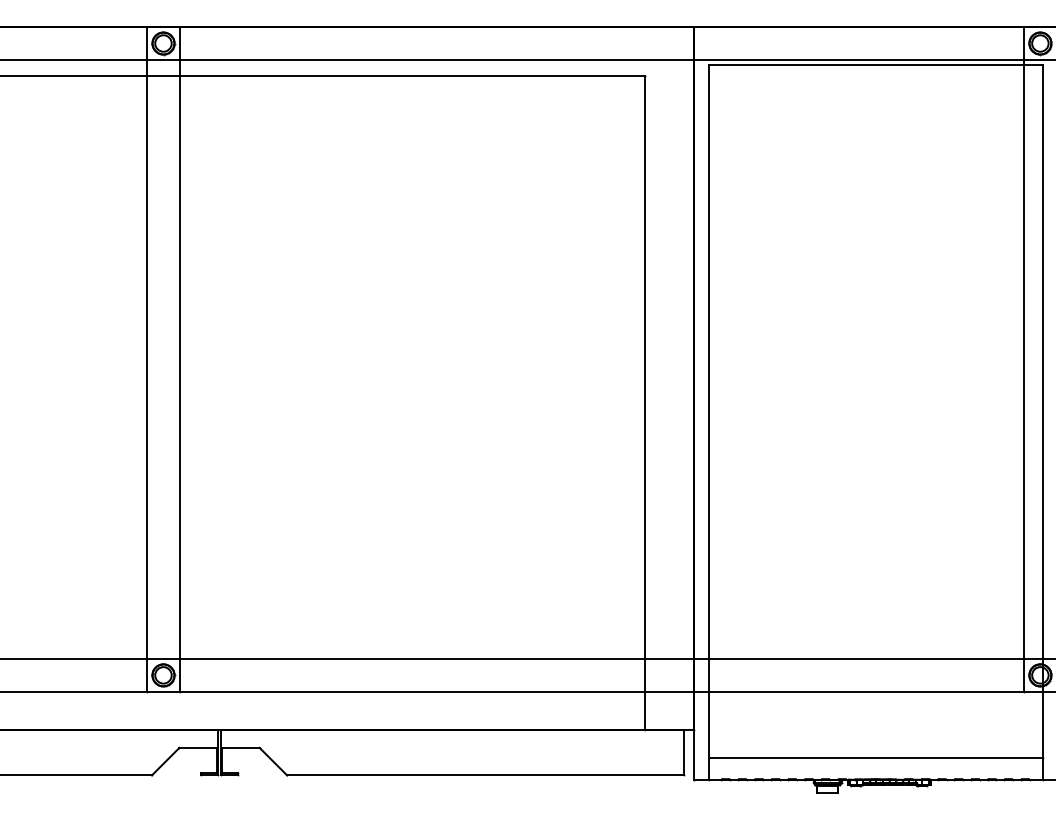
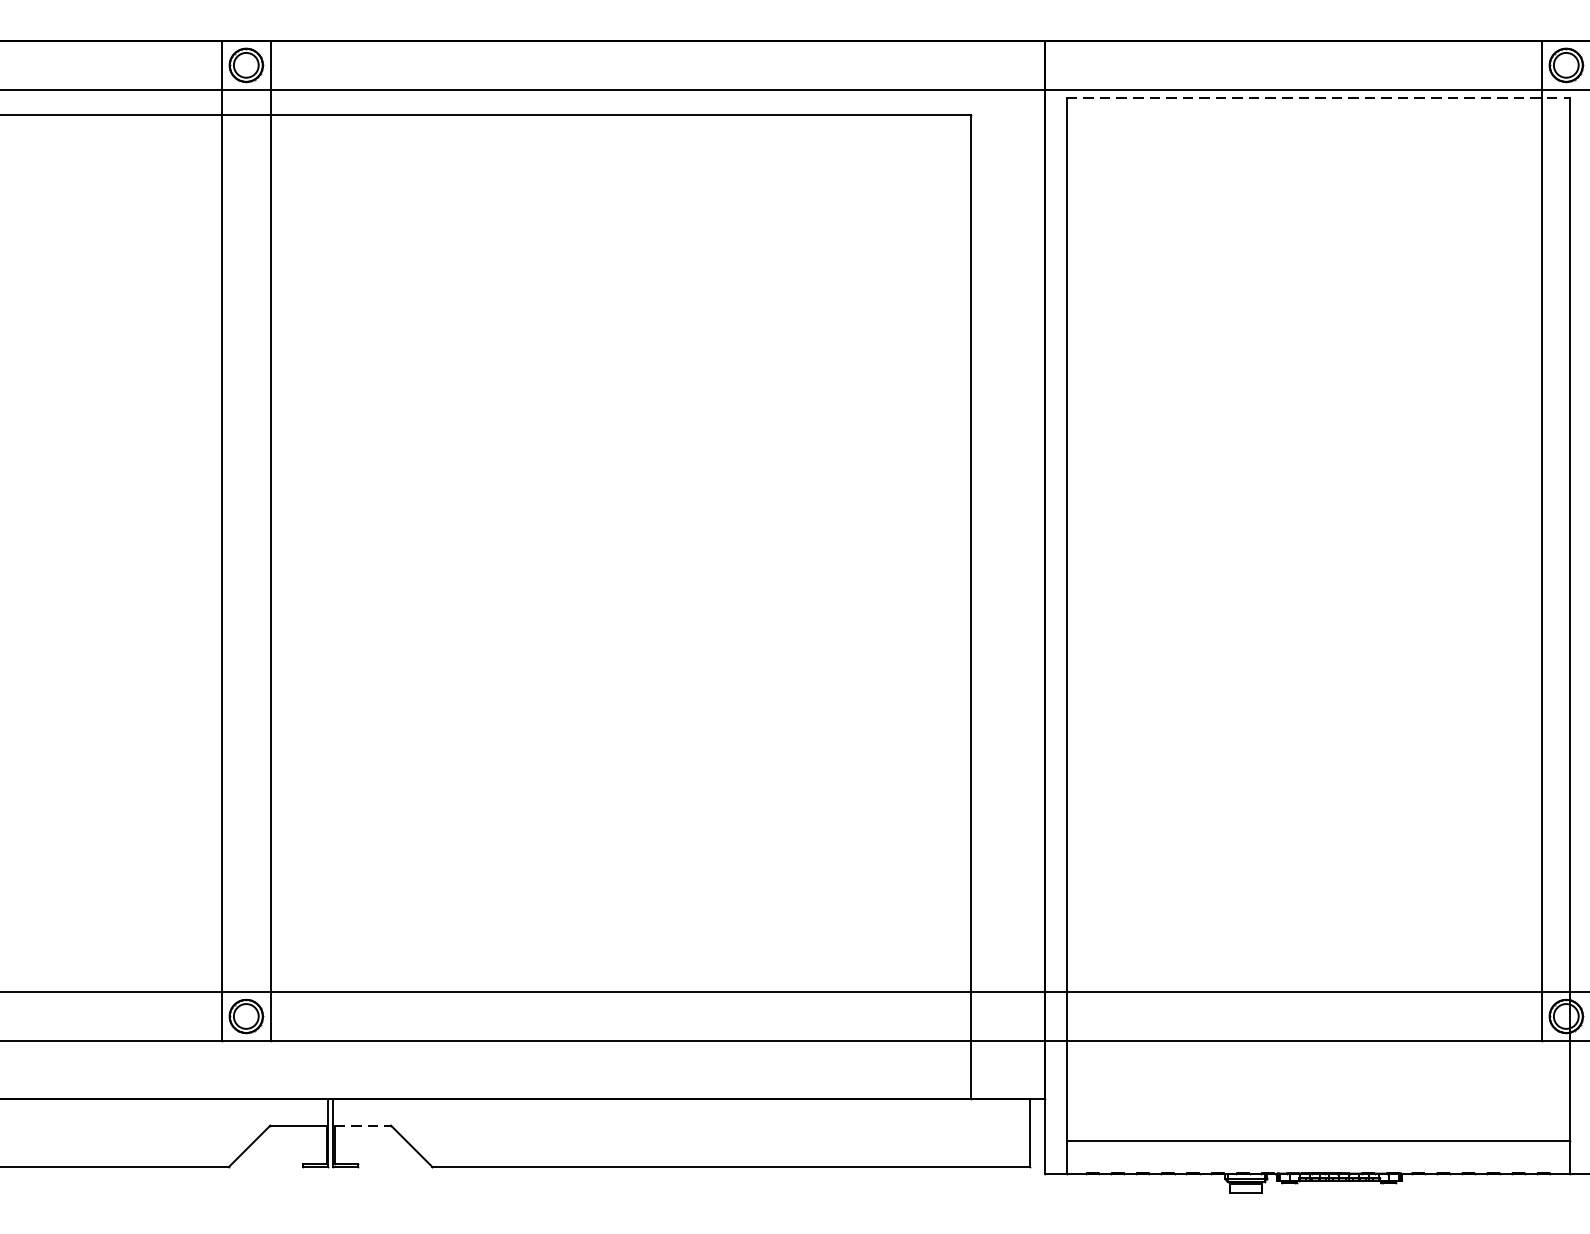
line: (876, 65) -> (1319, 98), solid -> dashed
line: (240, 747) -> (362, 1125), solid -> dashed

